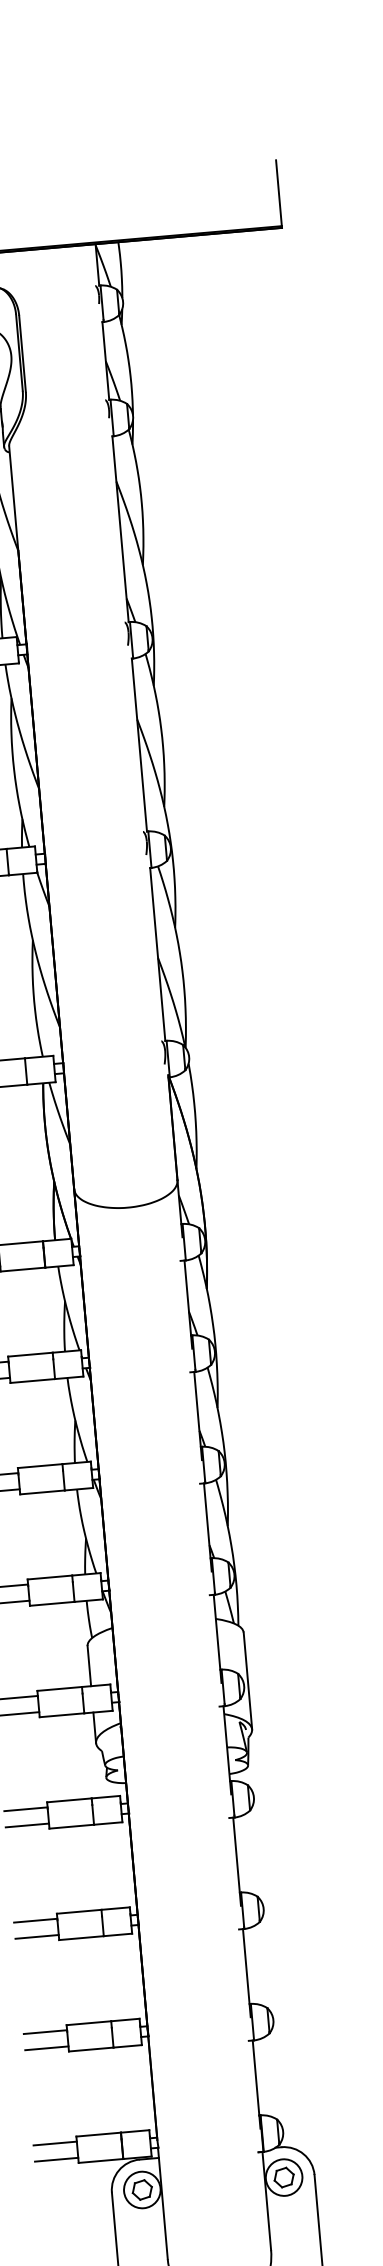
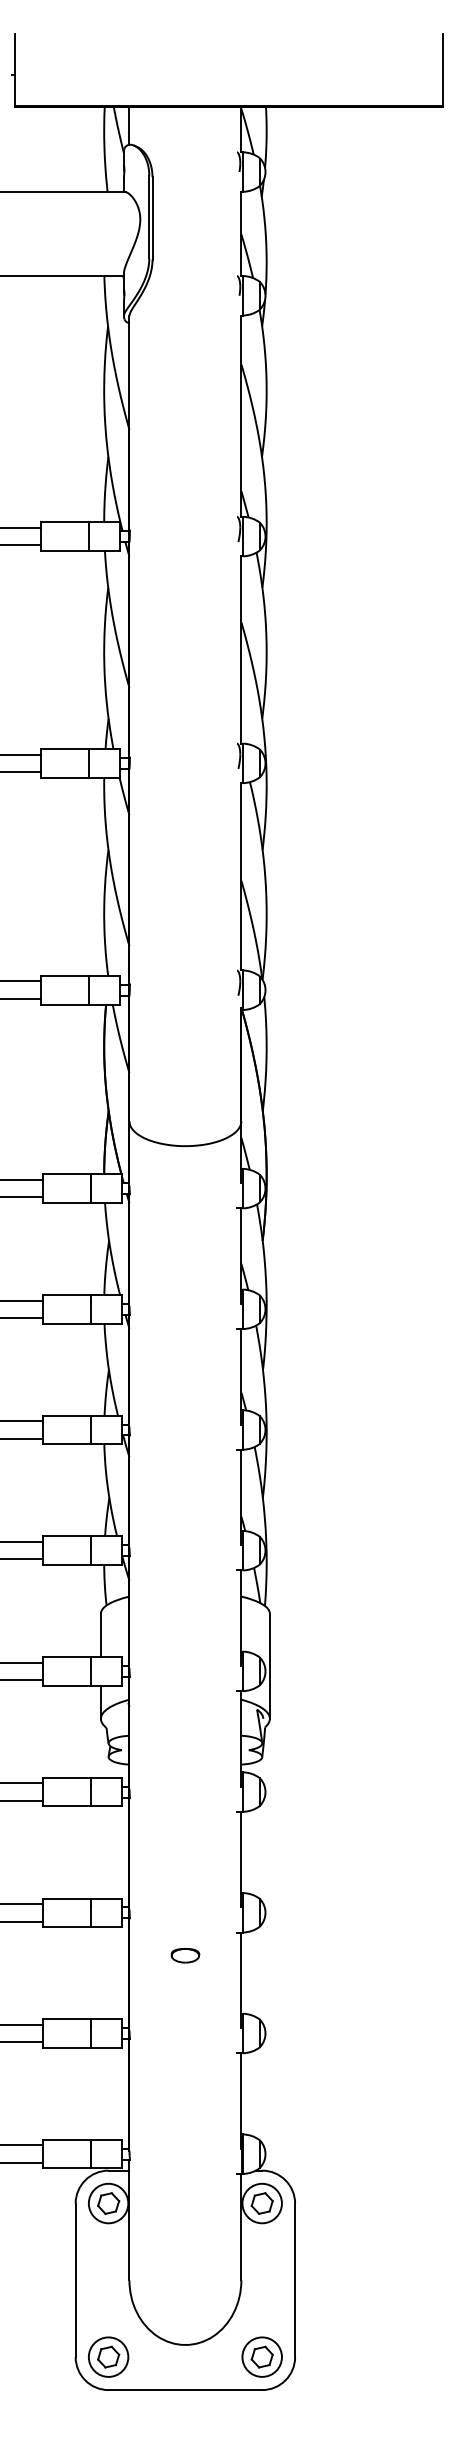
part: (193, 1954) -> (185, 1955), added

